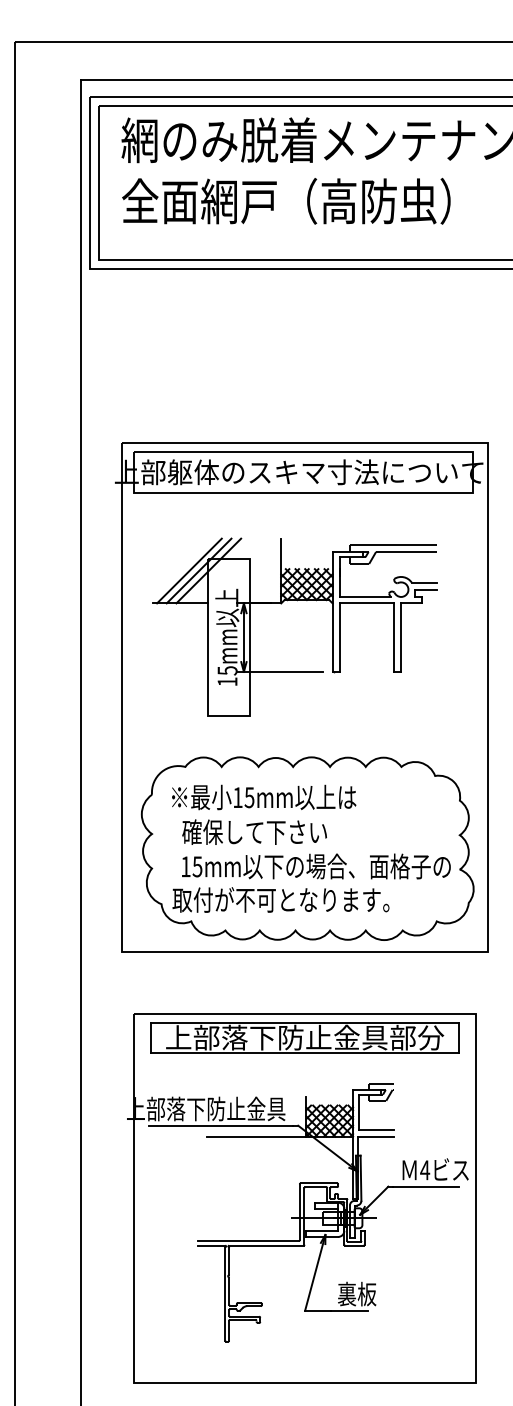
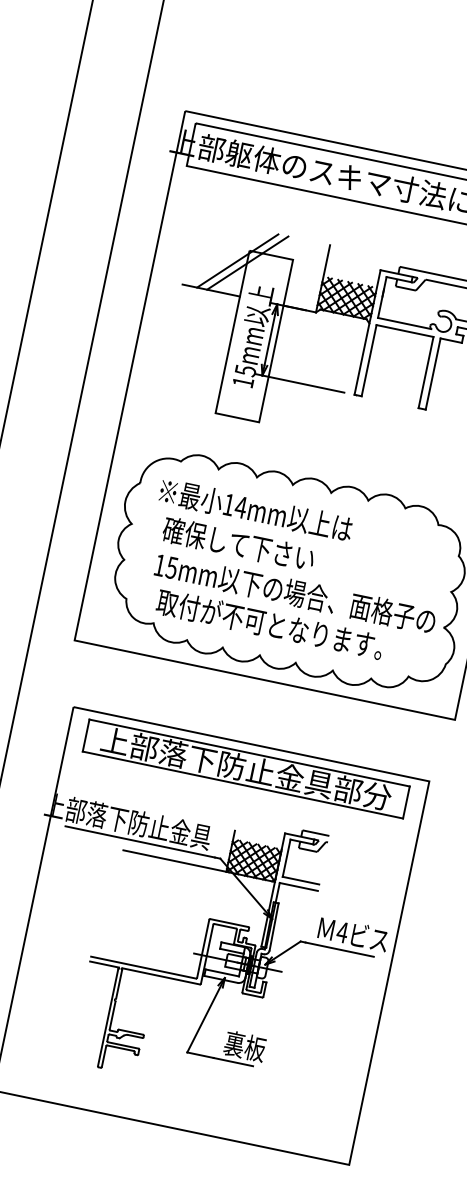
line: (189, 570) -> (227, 258), removed
text: (249, 797) -> (240, 507), 15mm -> 14mm
text: (280, 899) -> (269, 623), moved

